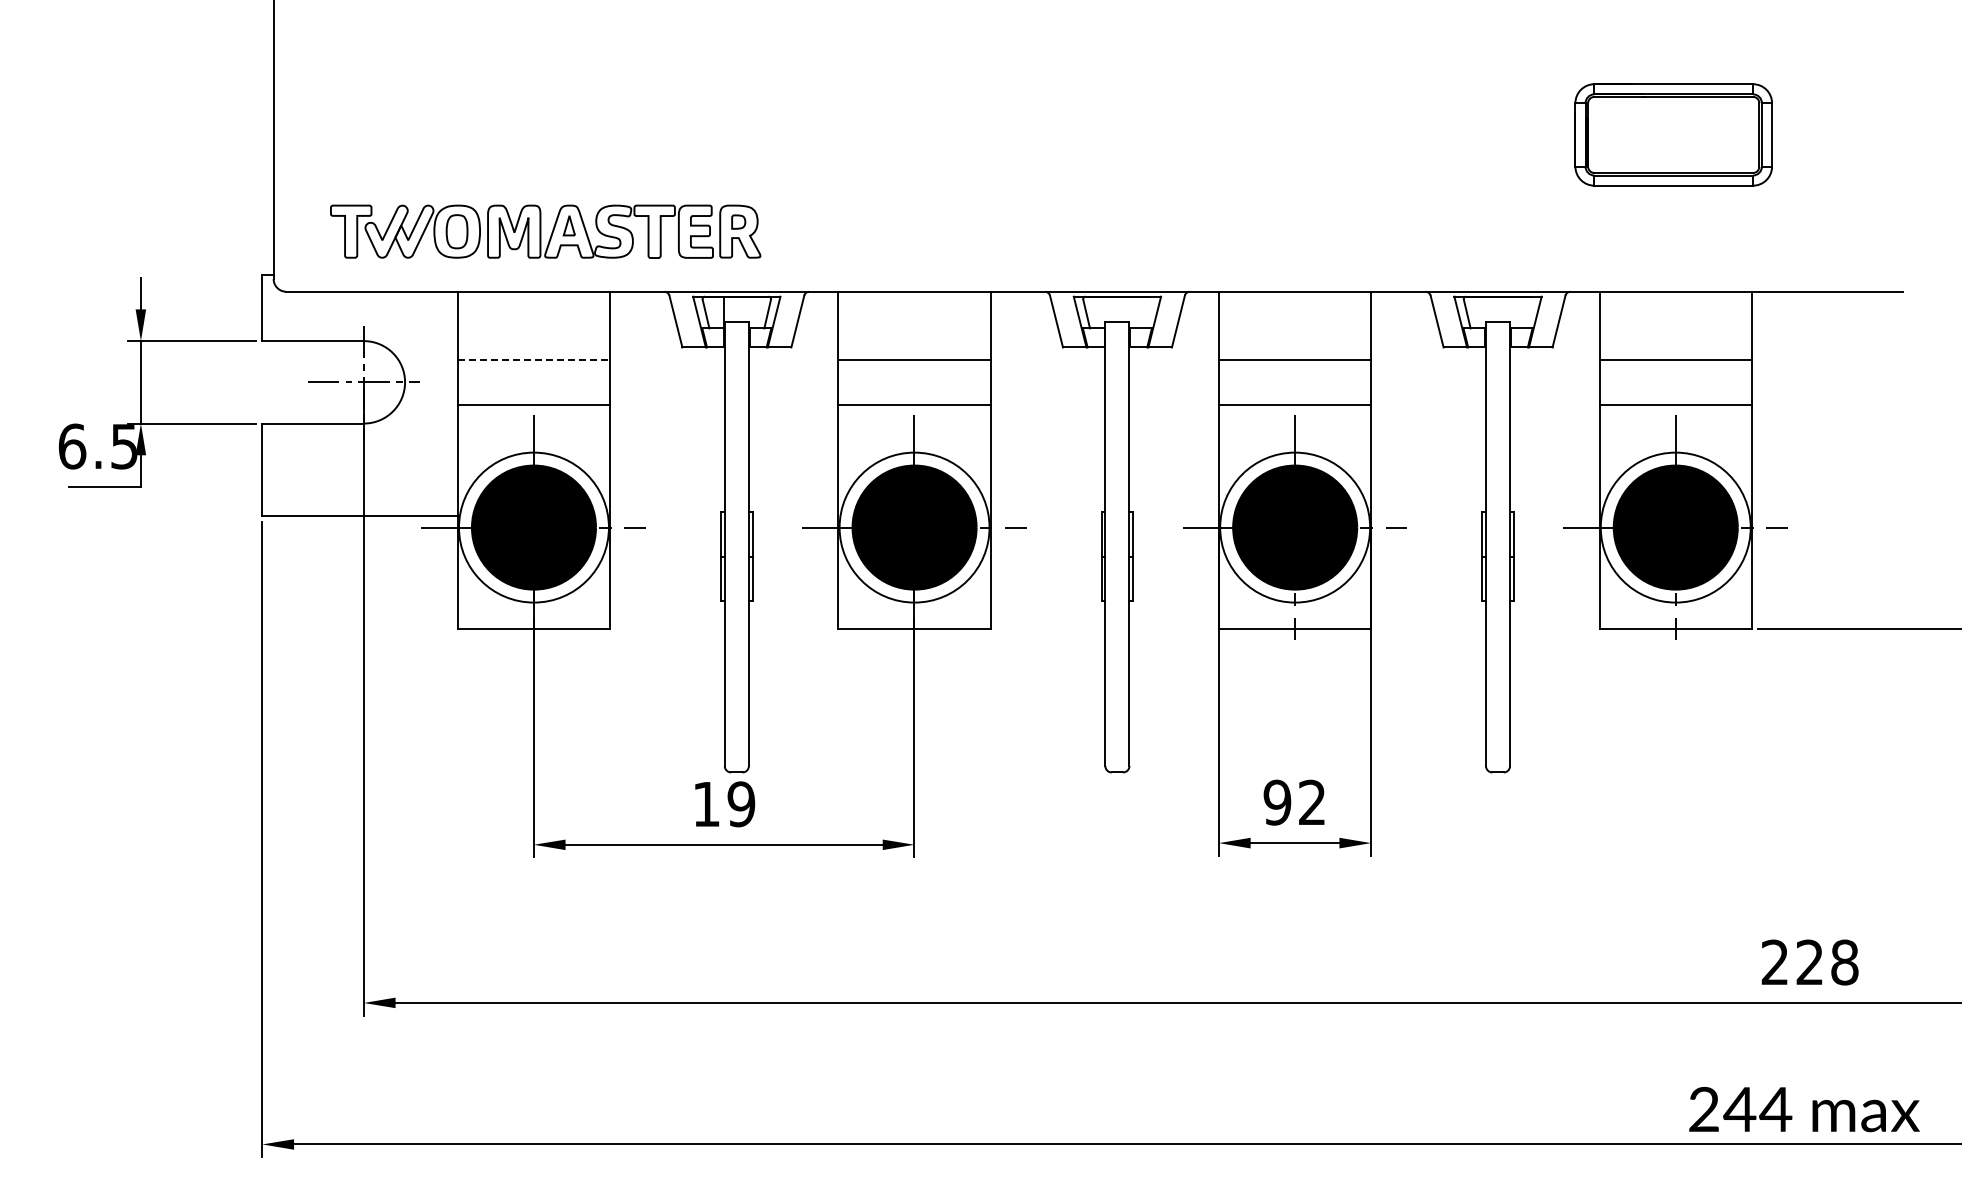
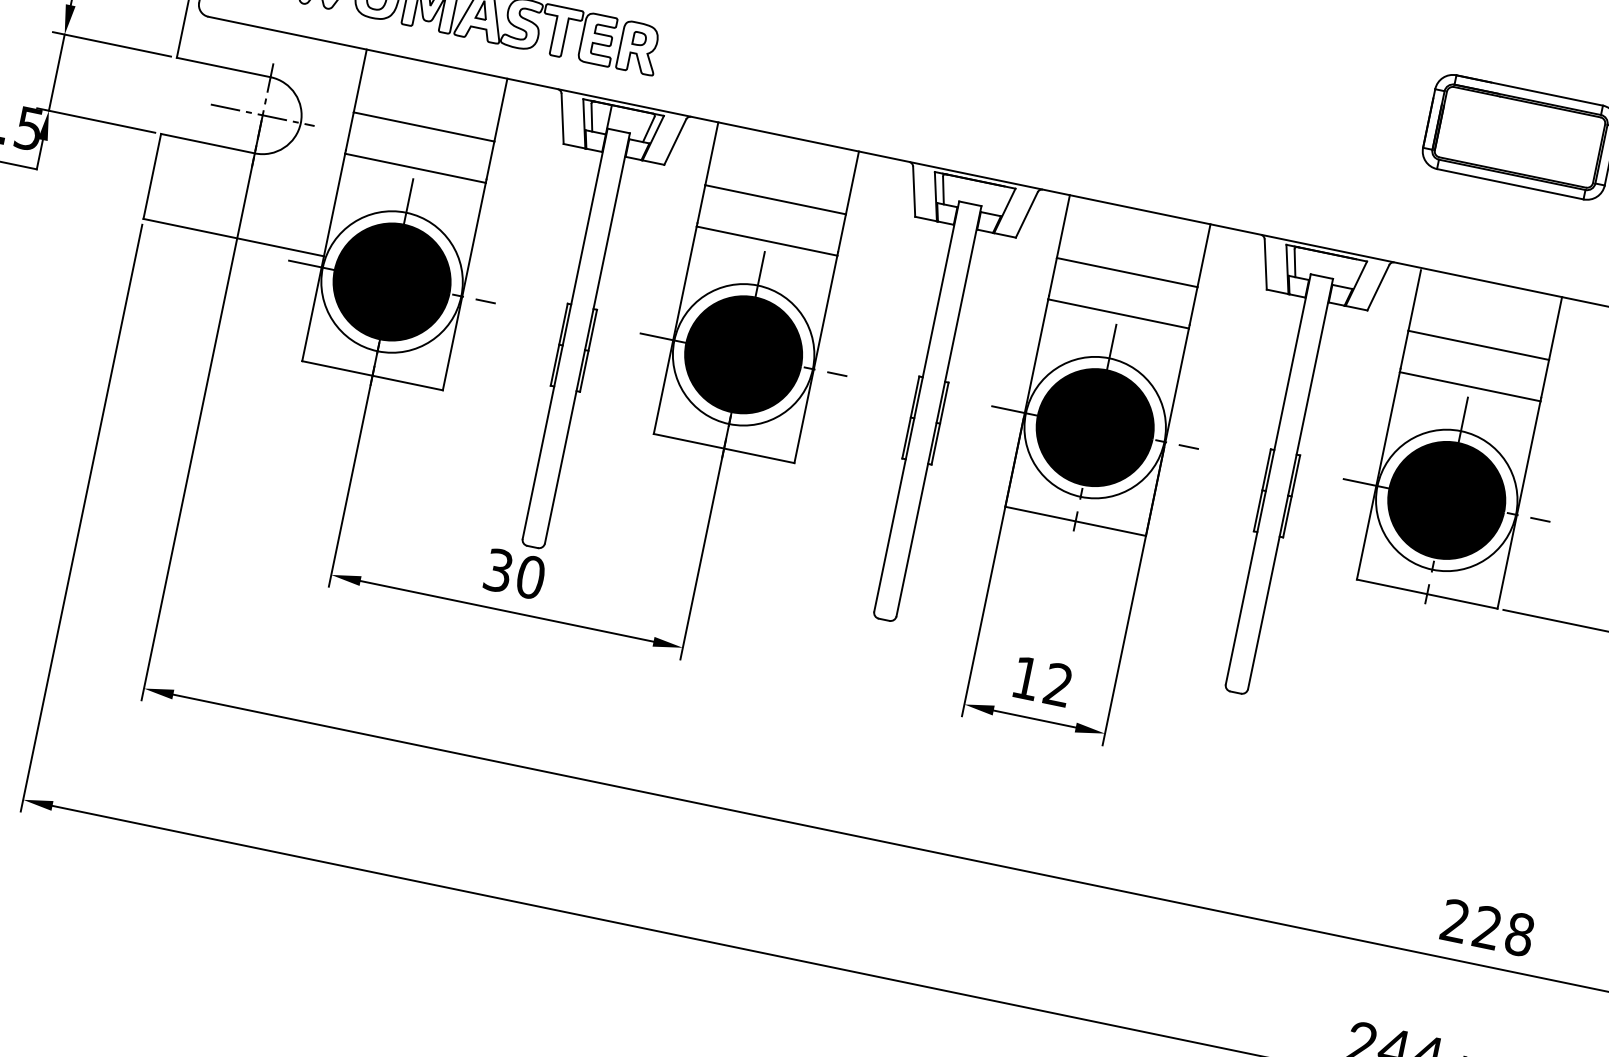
line: (534, 359) -> (424, 126), dashed -> solid
text: (1277, 802) -> (1026, 678), 92 -> 12
text: (724, 804) -> (515, 574), 19 -> 30

